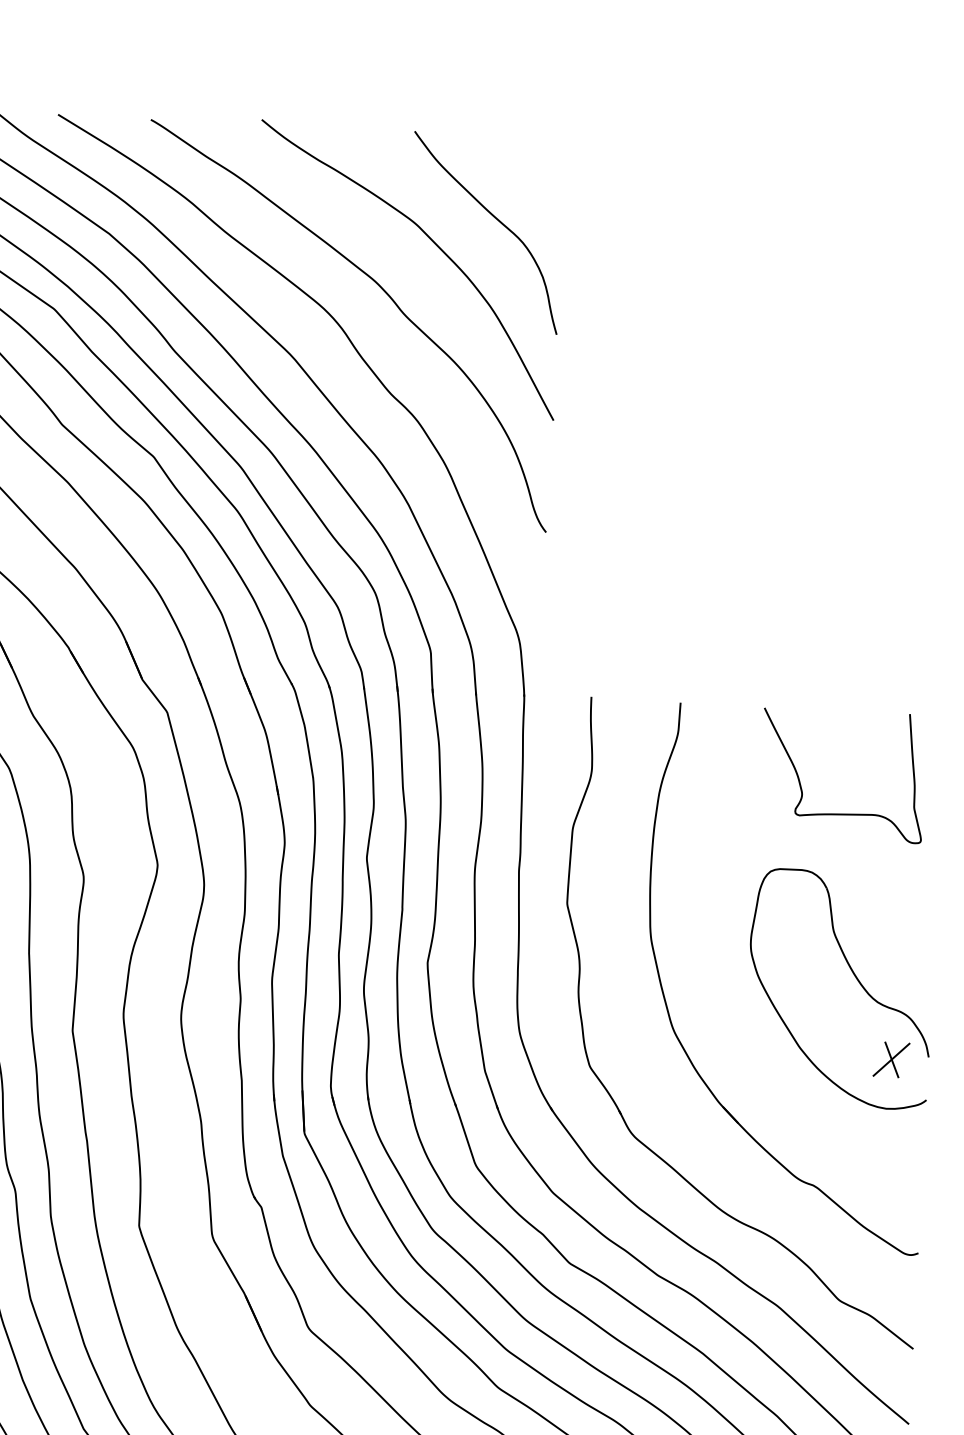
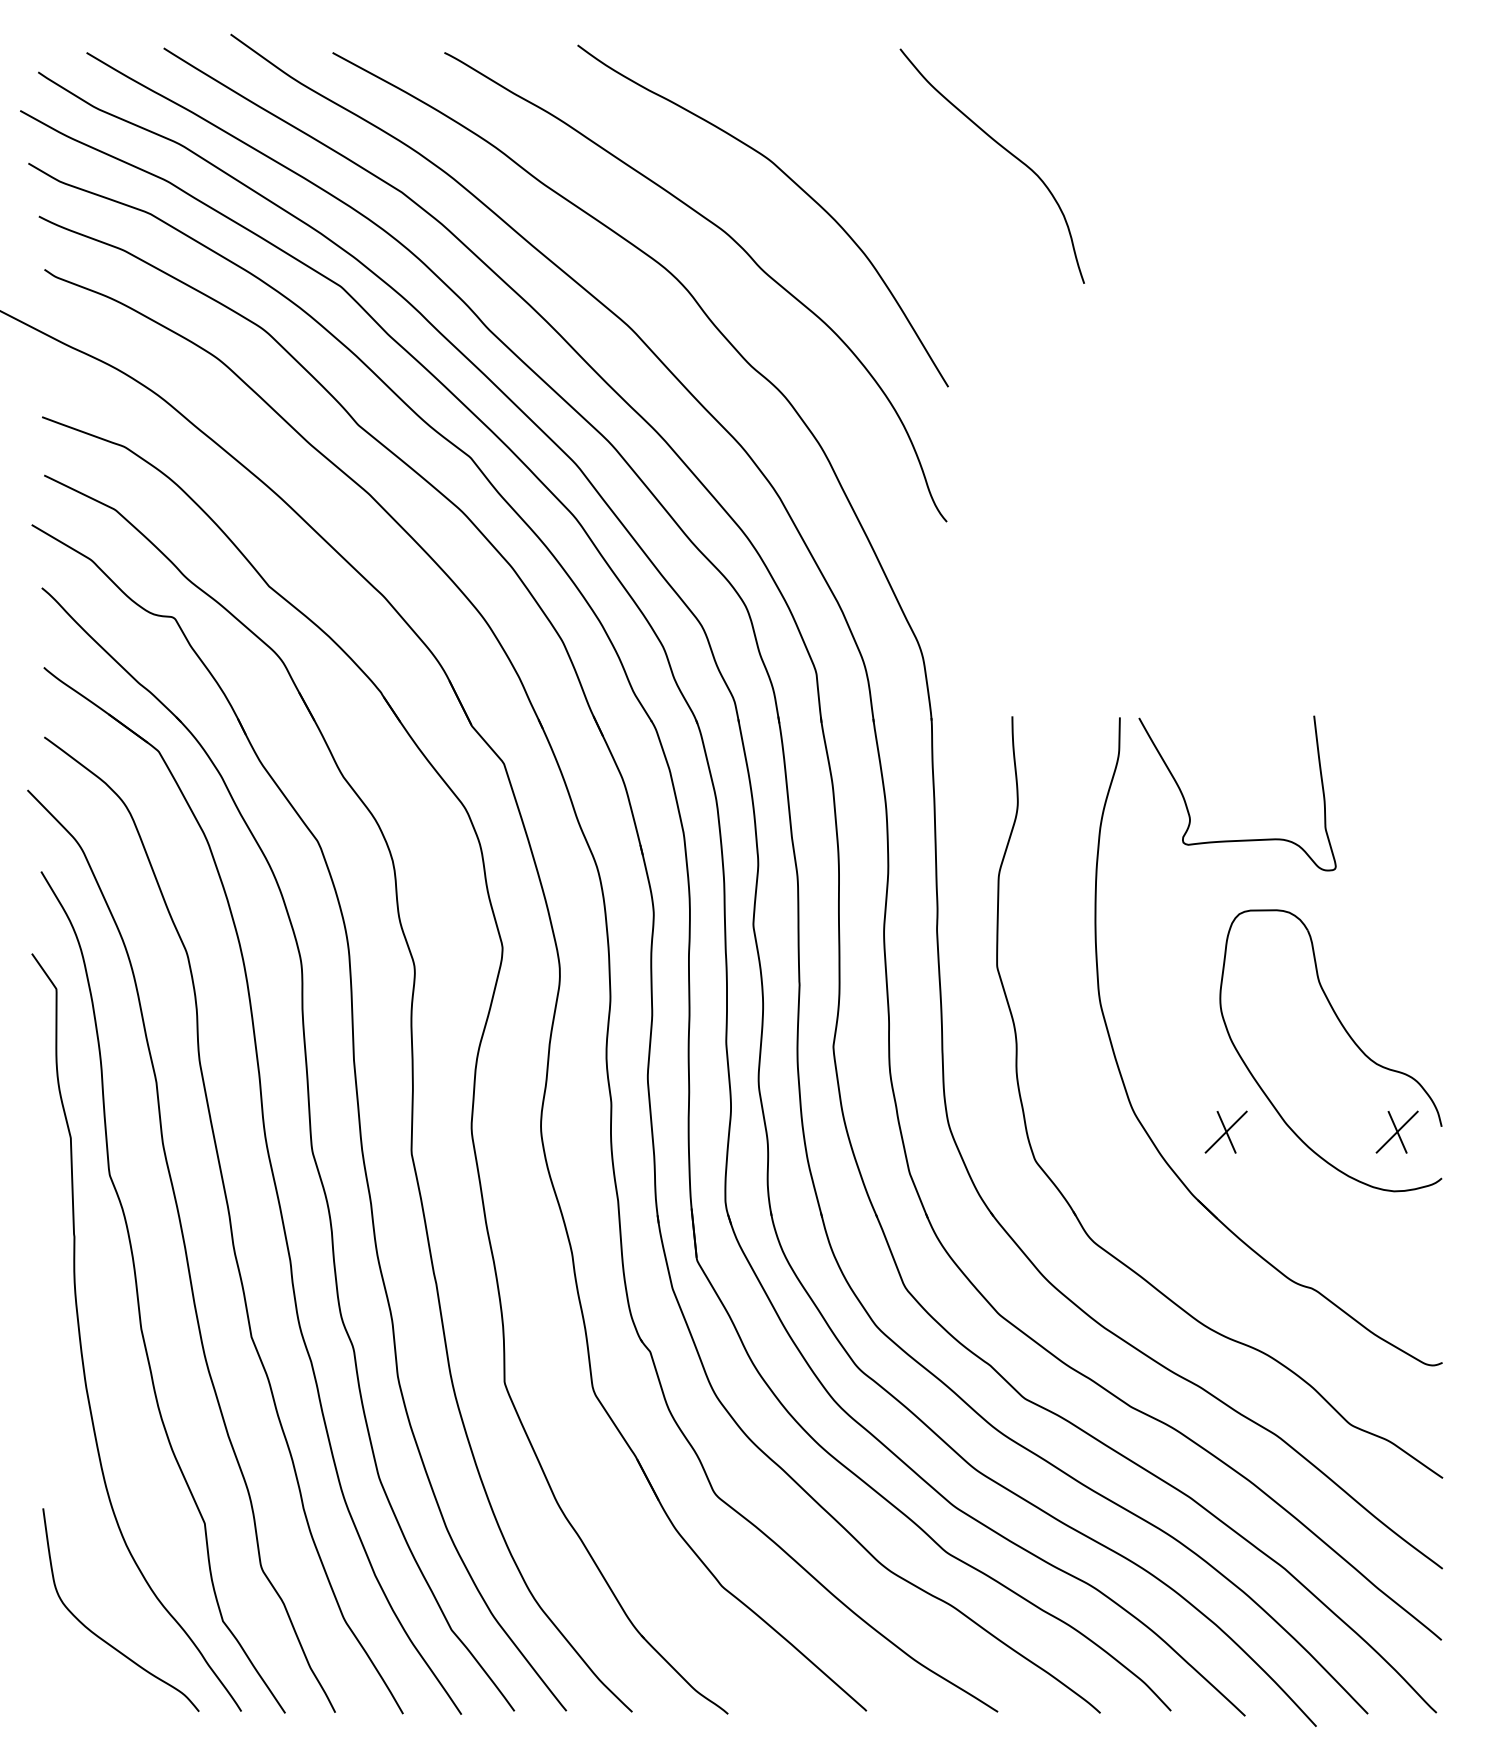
curve: (495, 218) -> (1002, 148), moved
curve: (843, 813) -> (1240, 839), moved
part: (749, 1051) -> (1225, 1131), added

